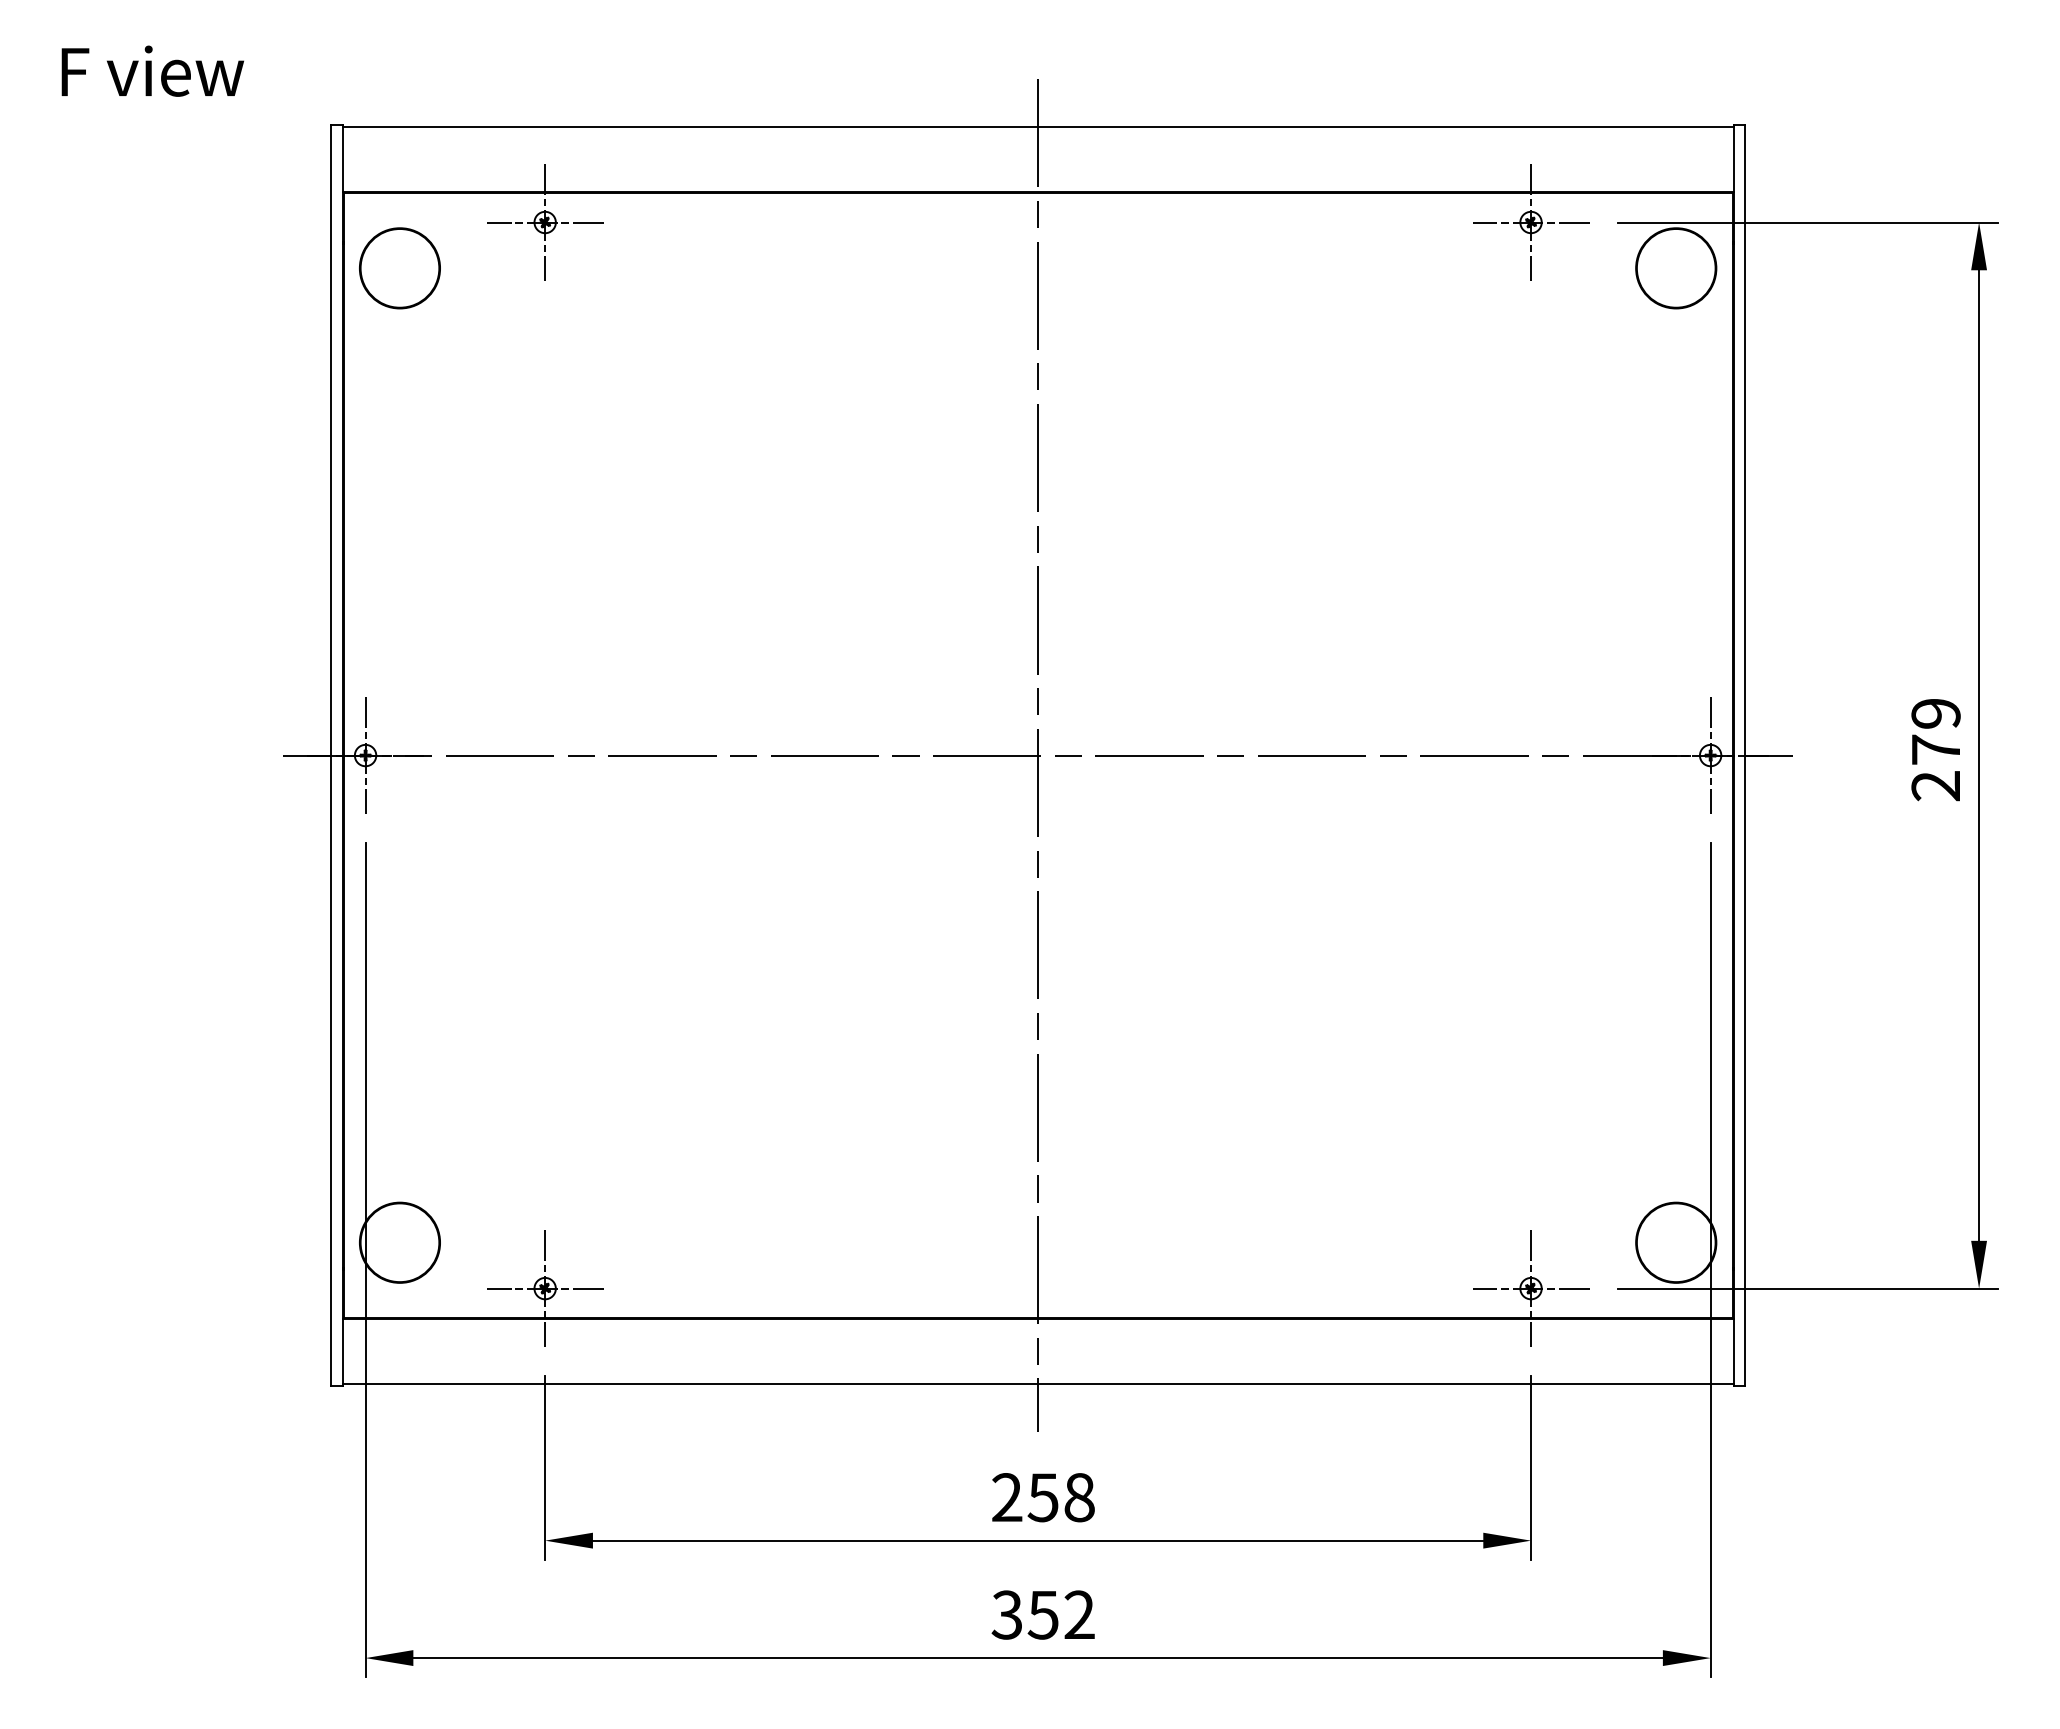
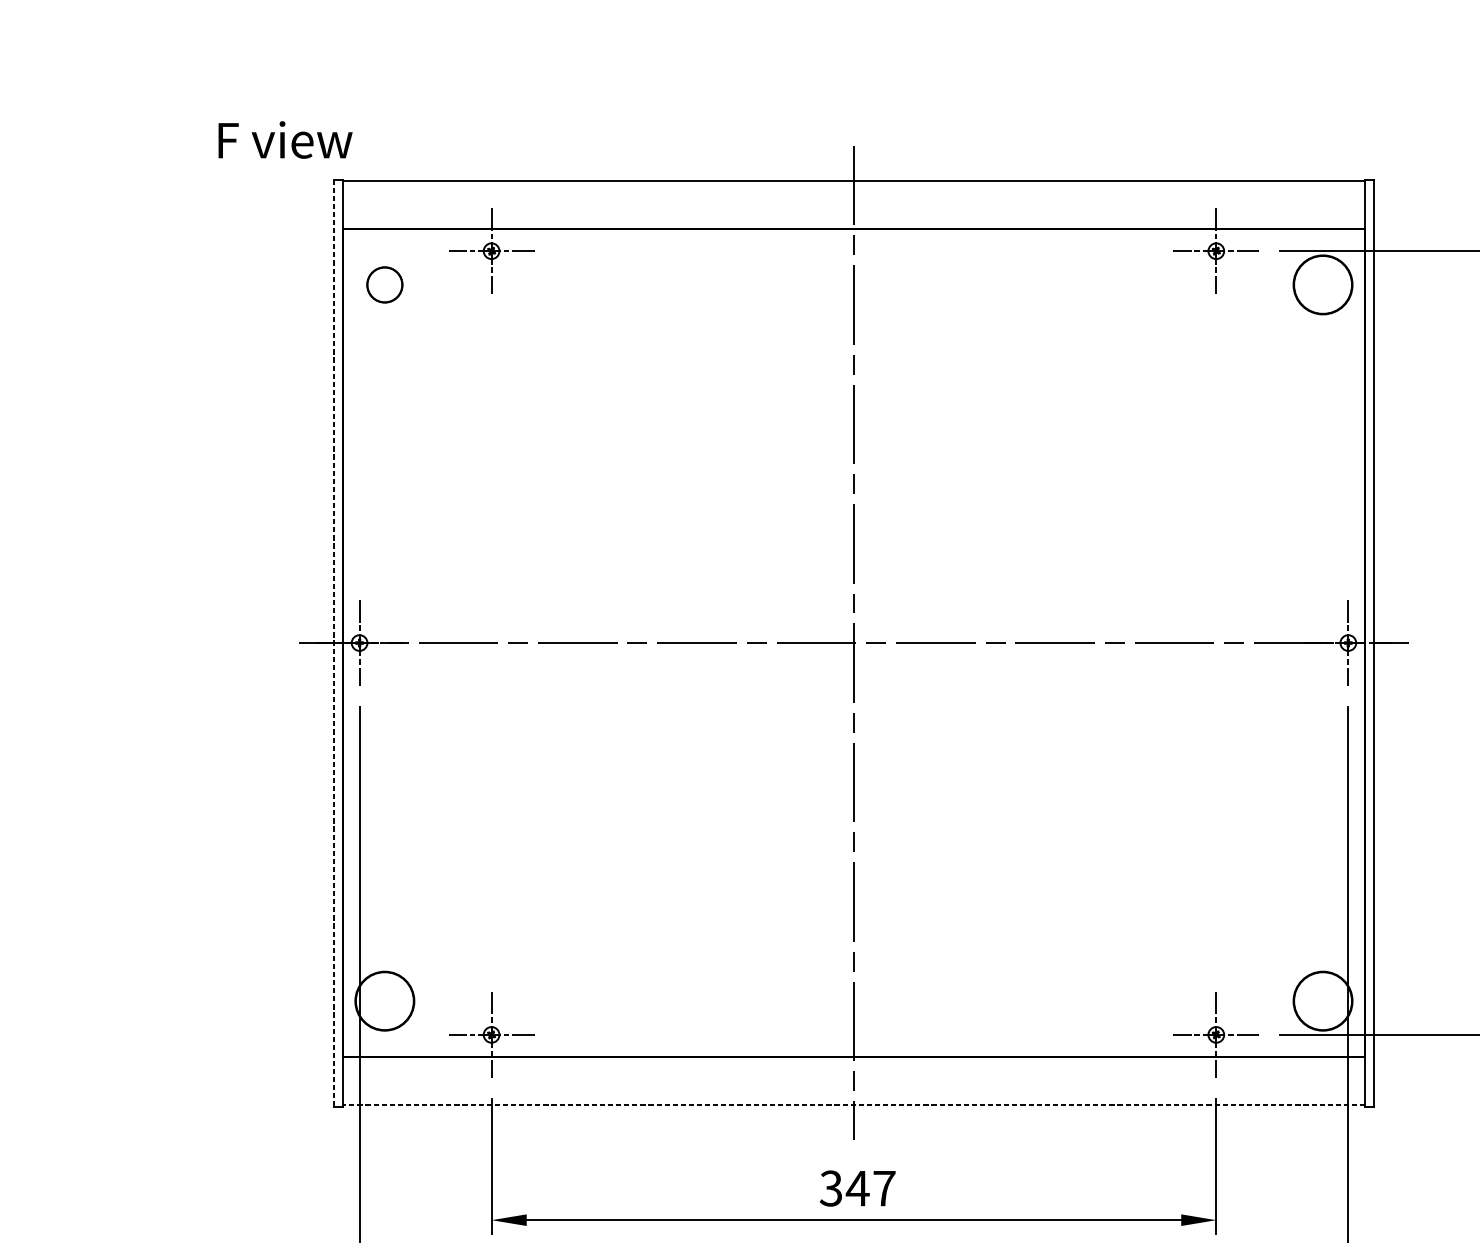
text: (152, 70) -> (285, 139), moved
circle: (399, 268) -> (384, 285), size x0.6
line: (331, 755) -> (334, 643), solid -> dashed
line: (1037, 1384) -> (853, 1105), solid -> dashed
text: (1042, 1497) -> (857, 1188), 258 -> 347

